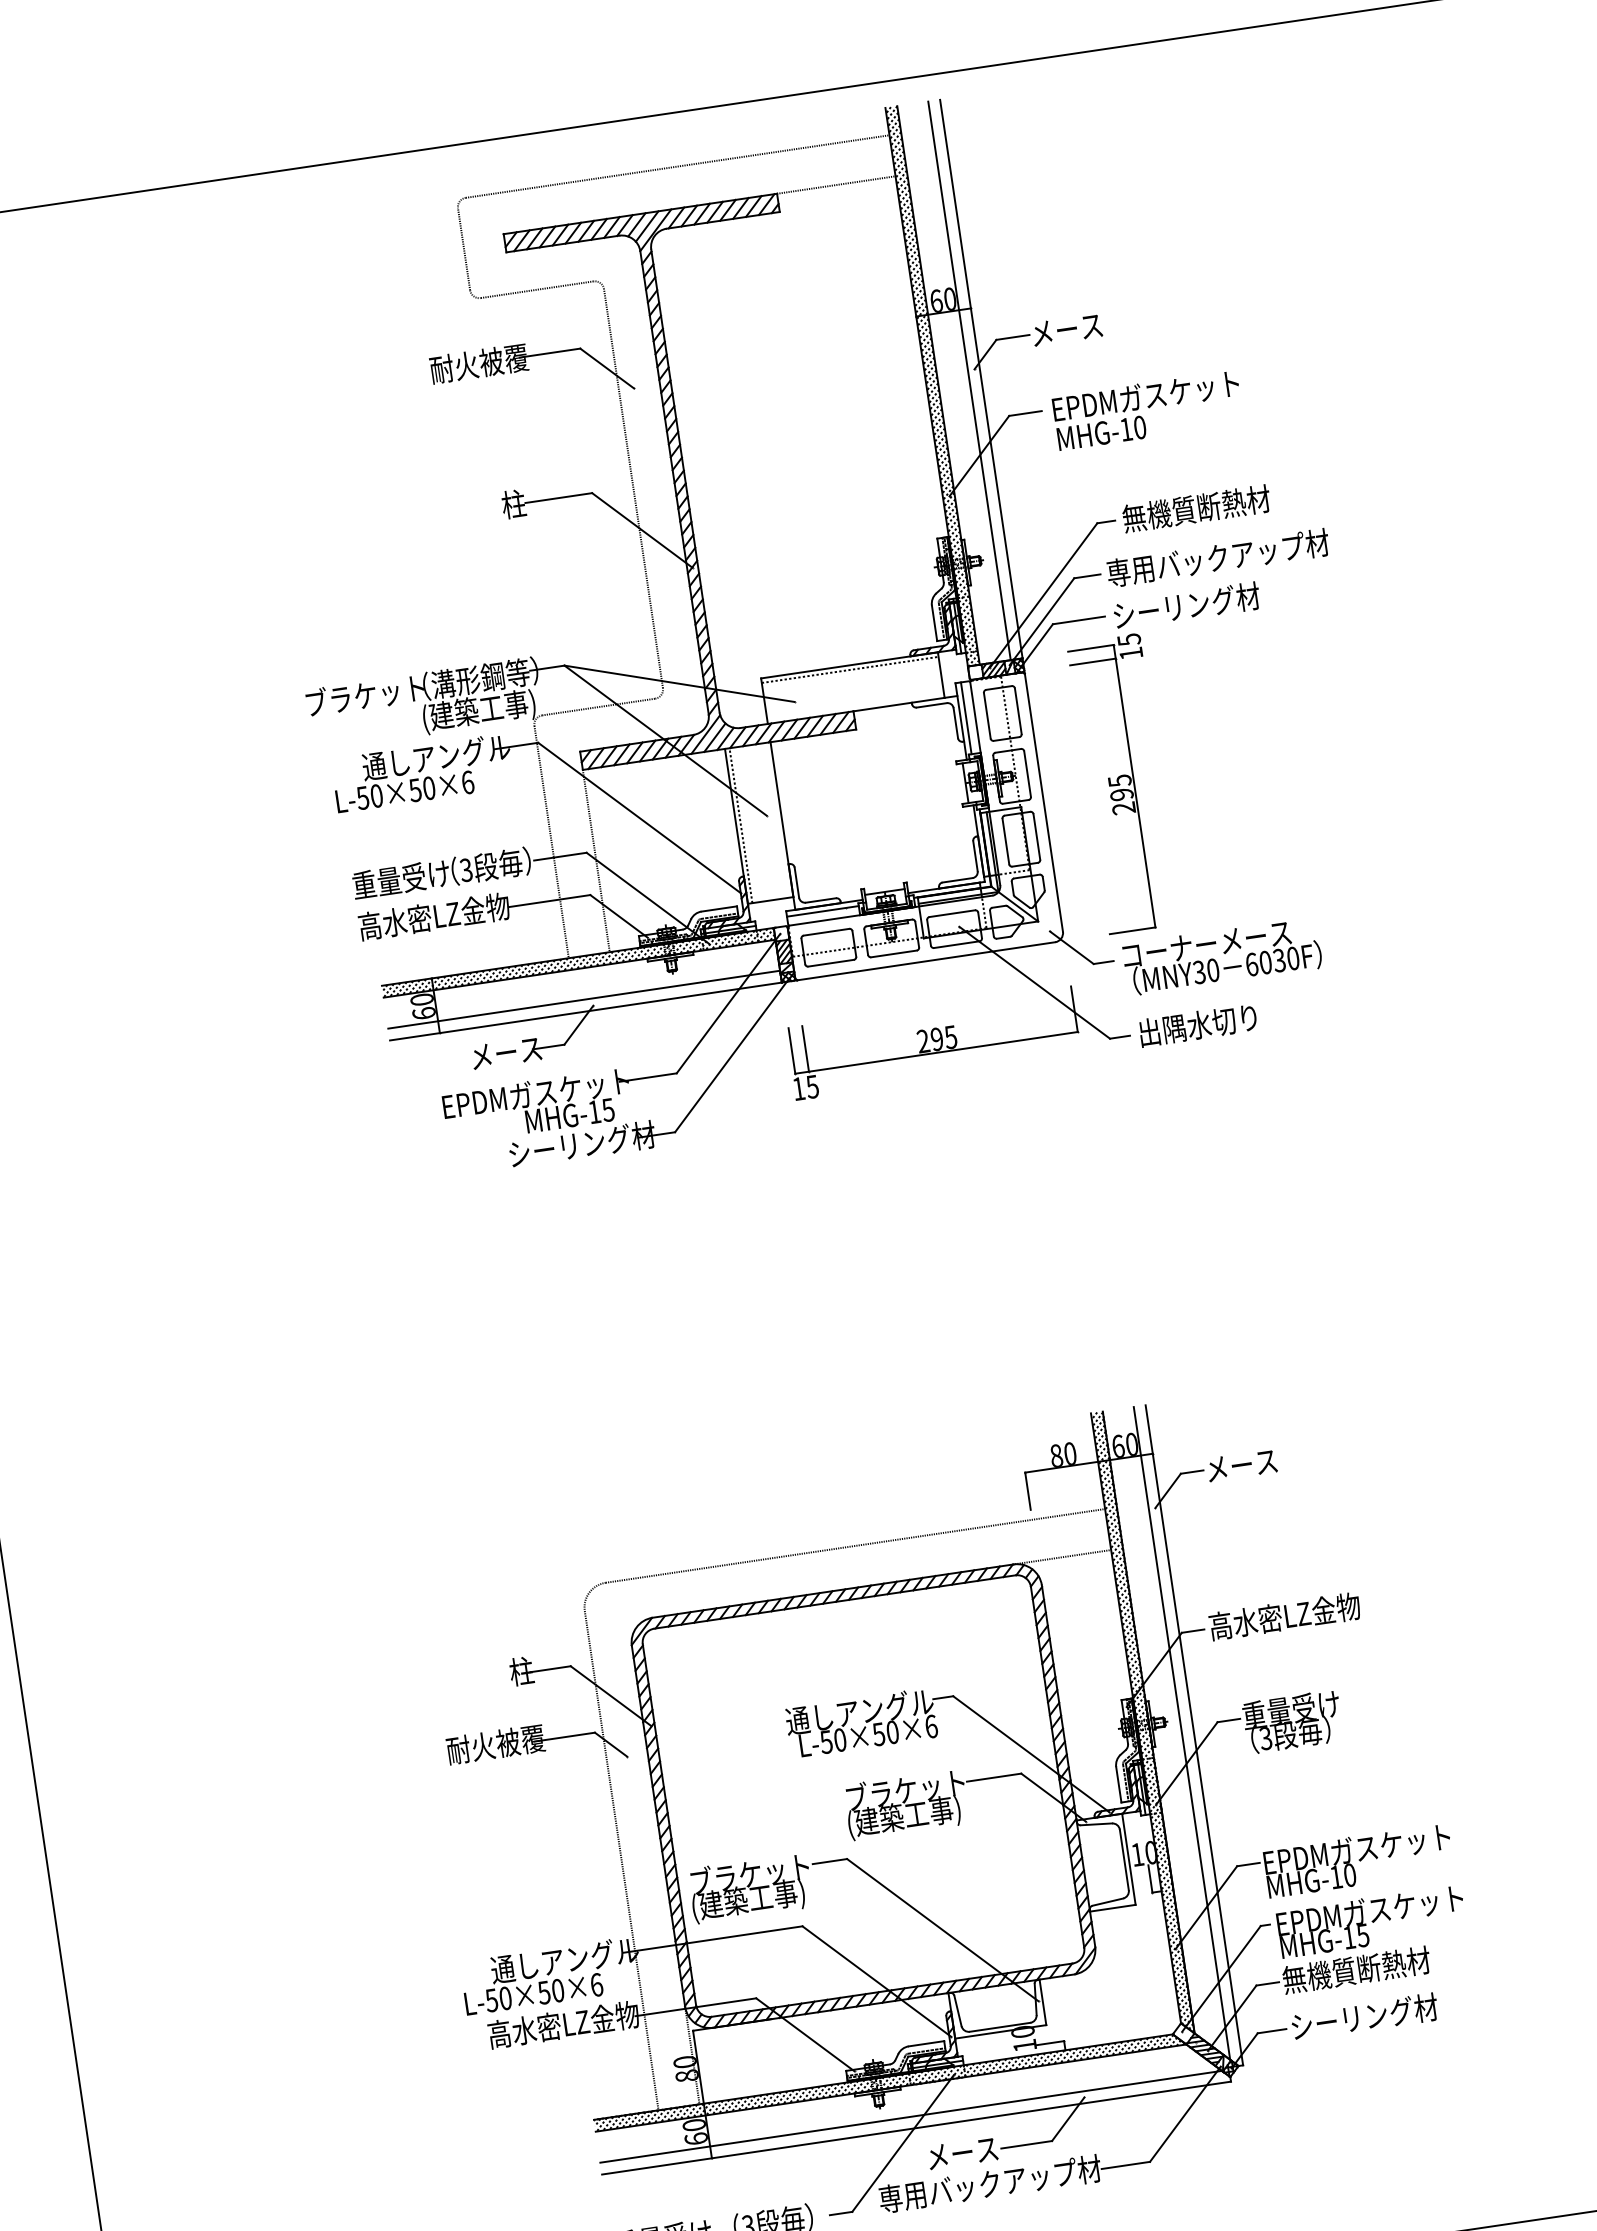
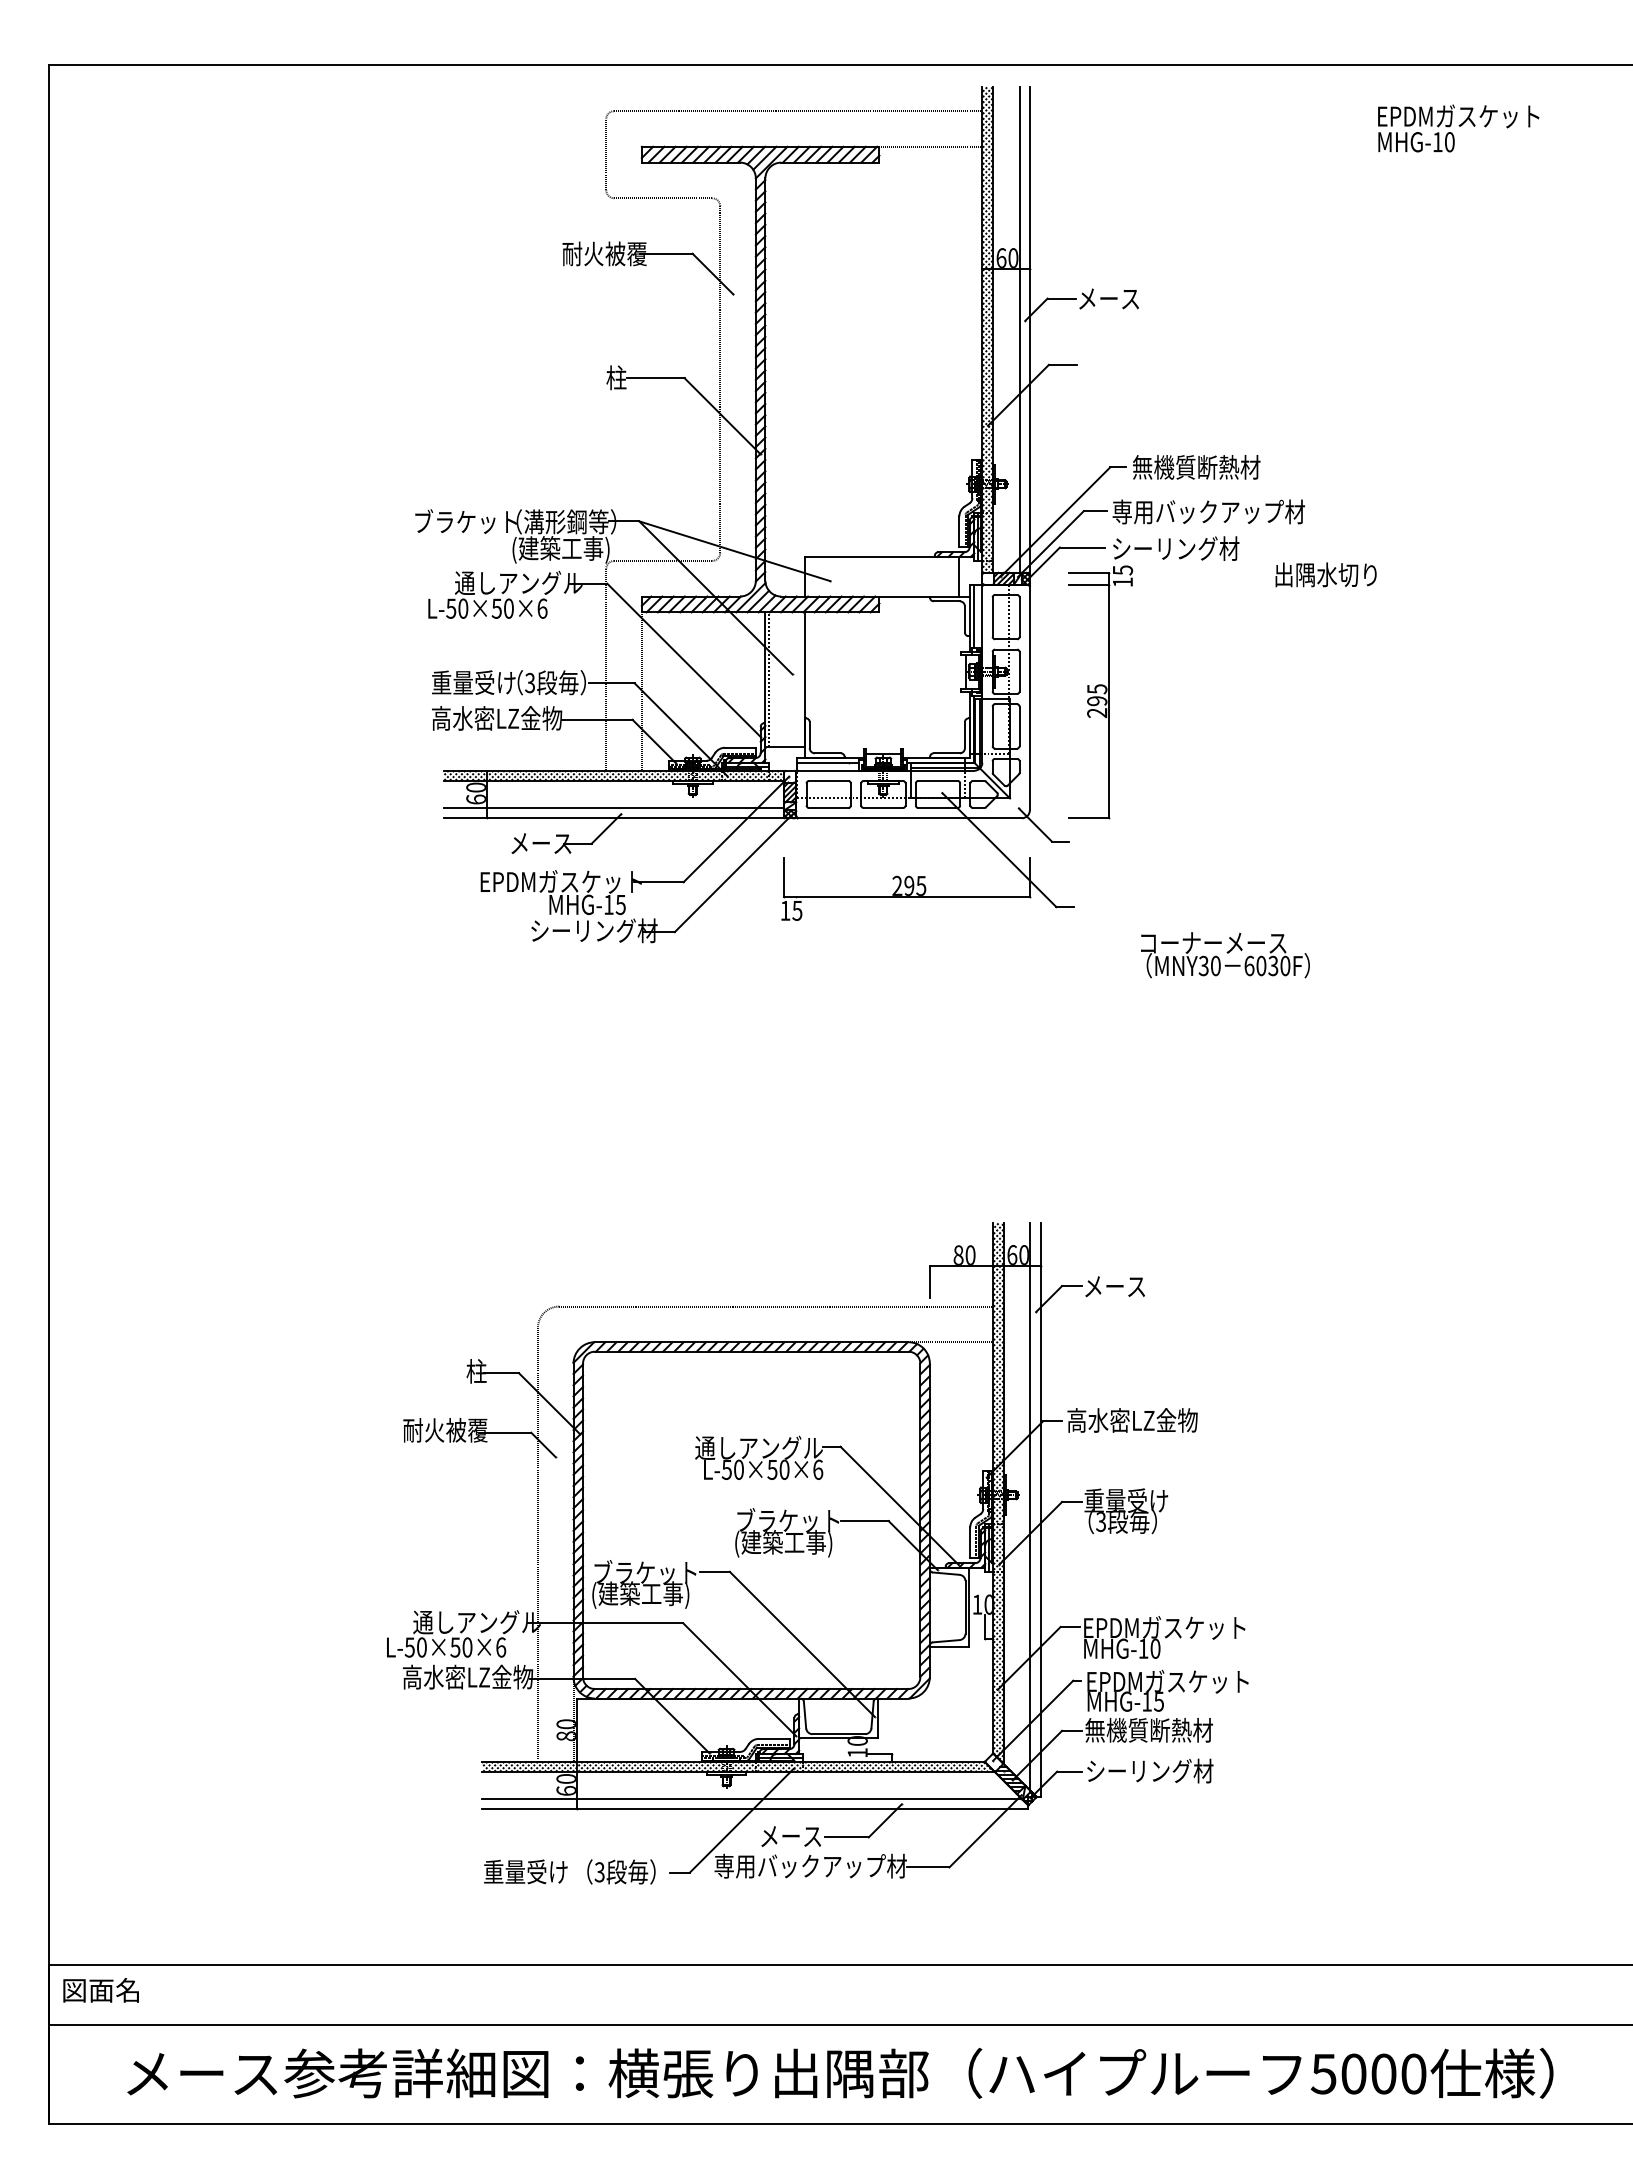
text: (1147, 410) -> (1458, 128), moved
line: (849, 669) -> (881, 560), removed
text: (1222, 956) -> (1225, 955), moved
text: (1197, 1024) -> (1325, 574), moved
line: (805, 1048) -> (796, 877), removed

